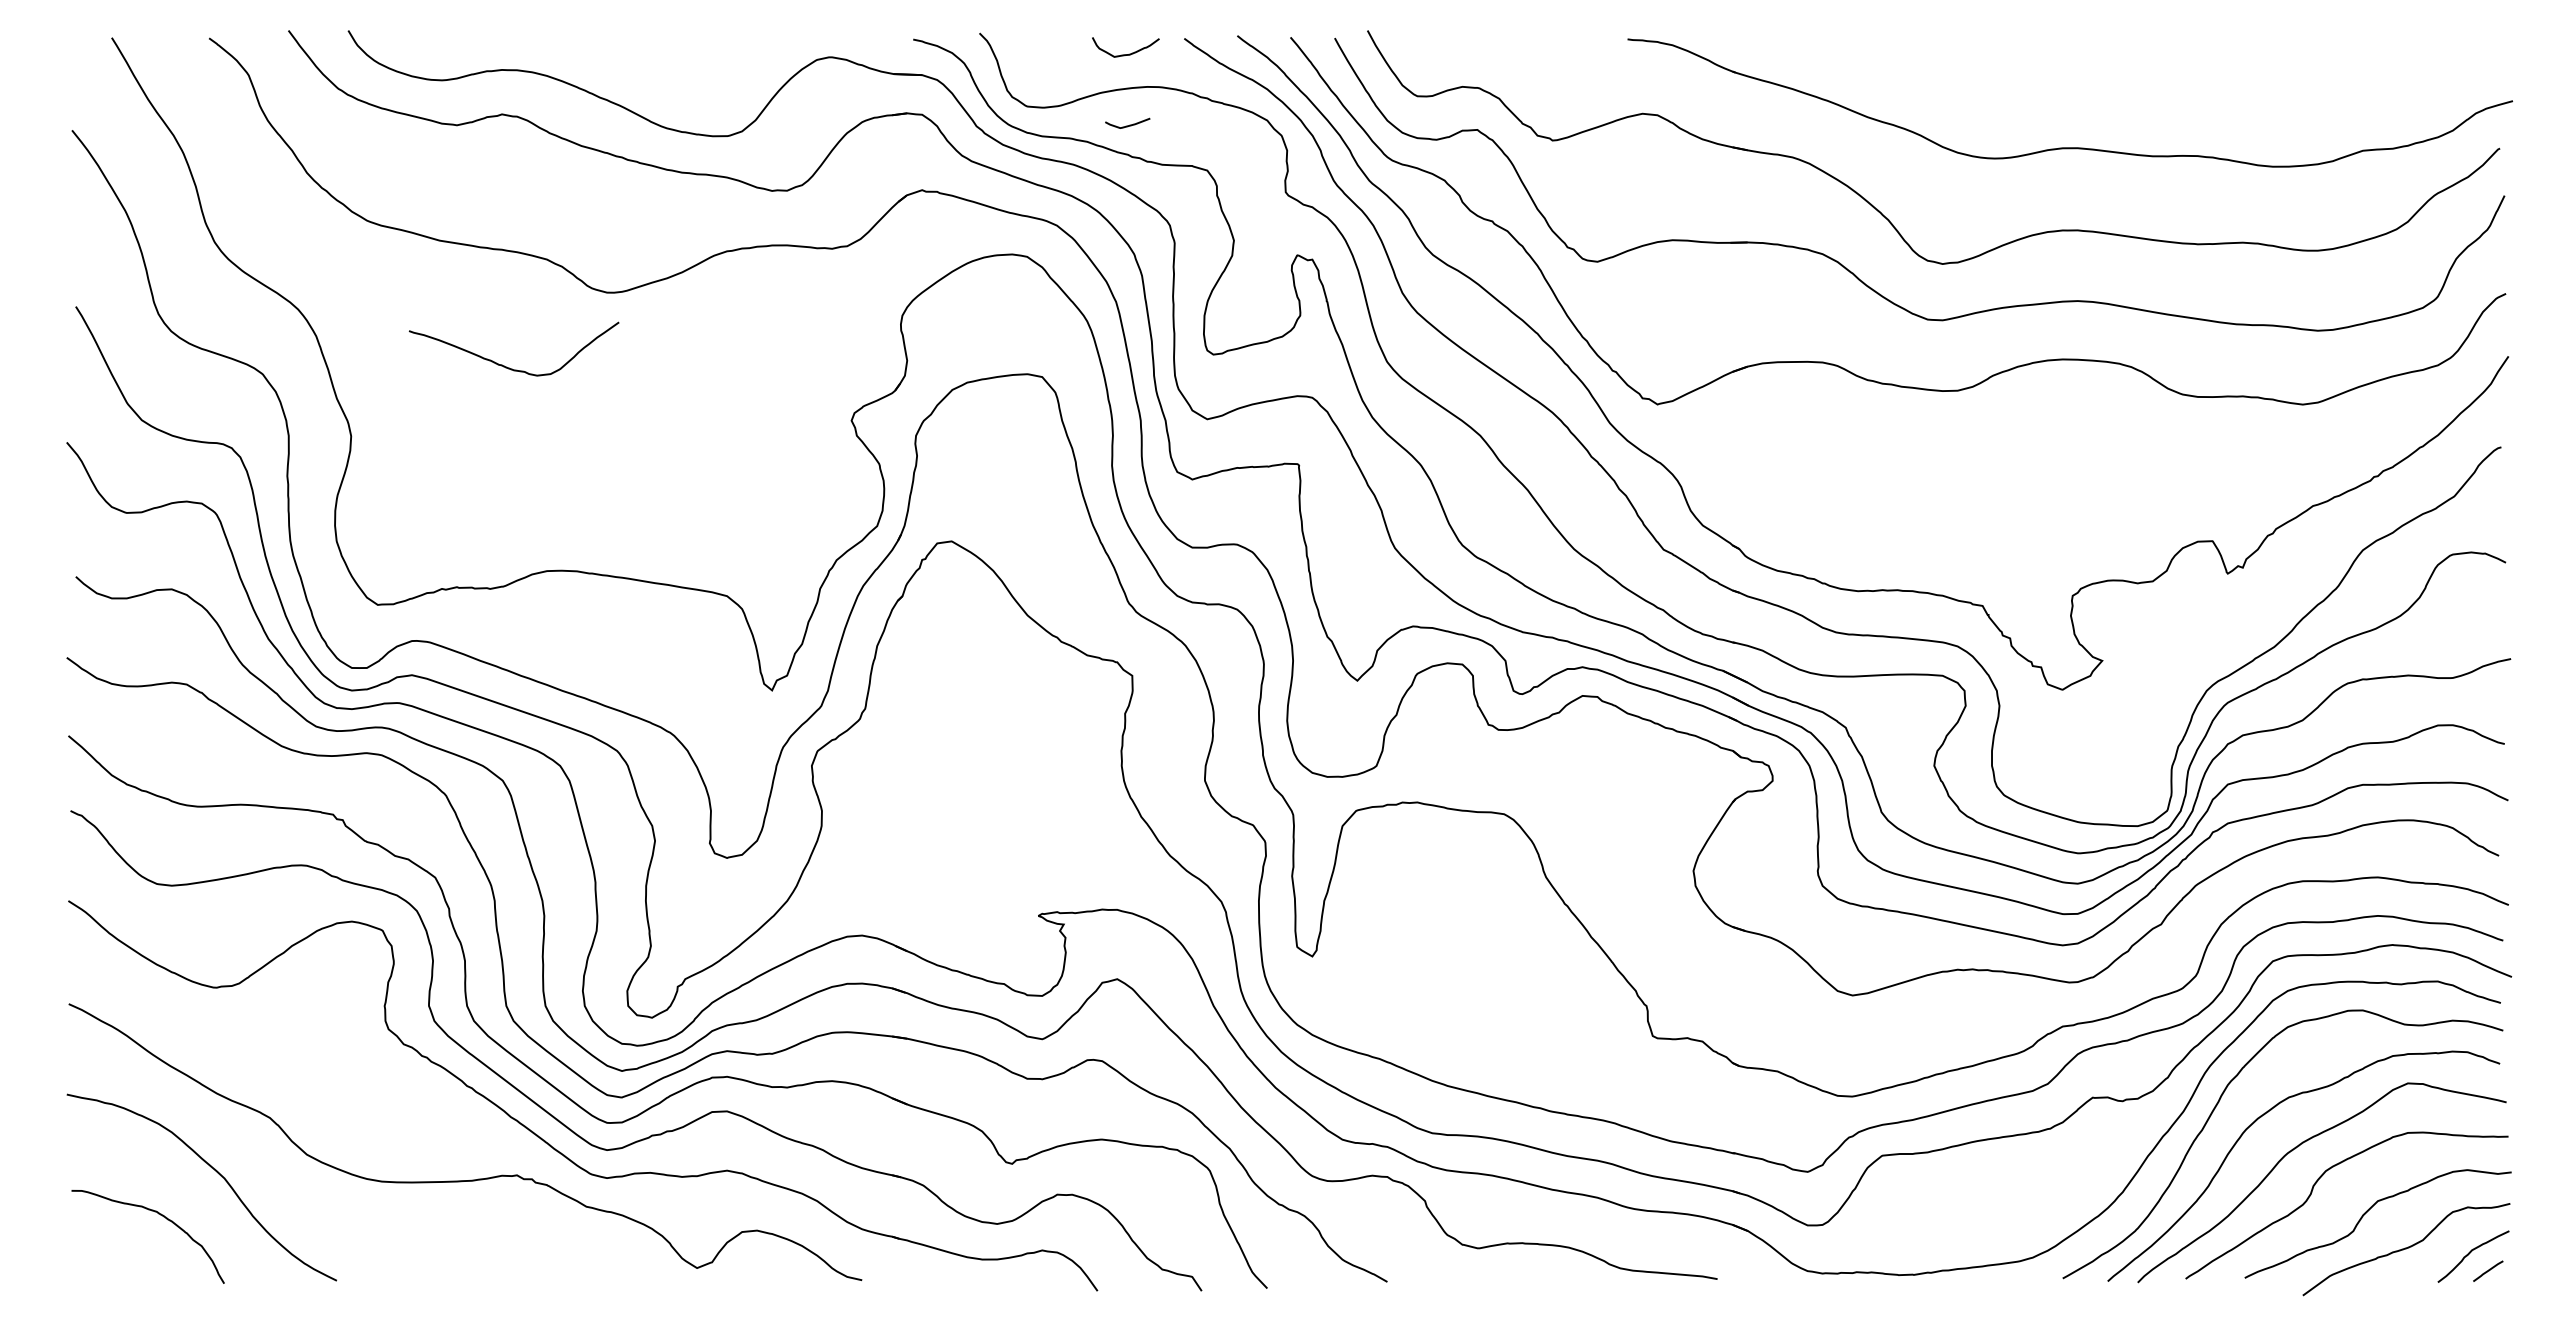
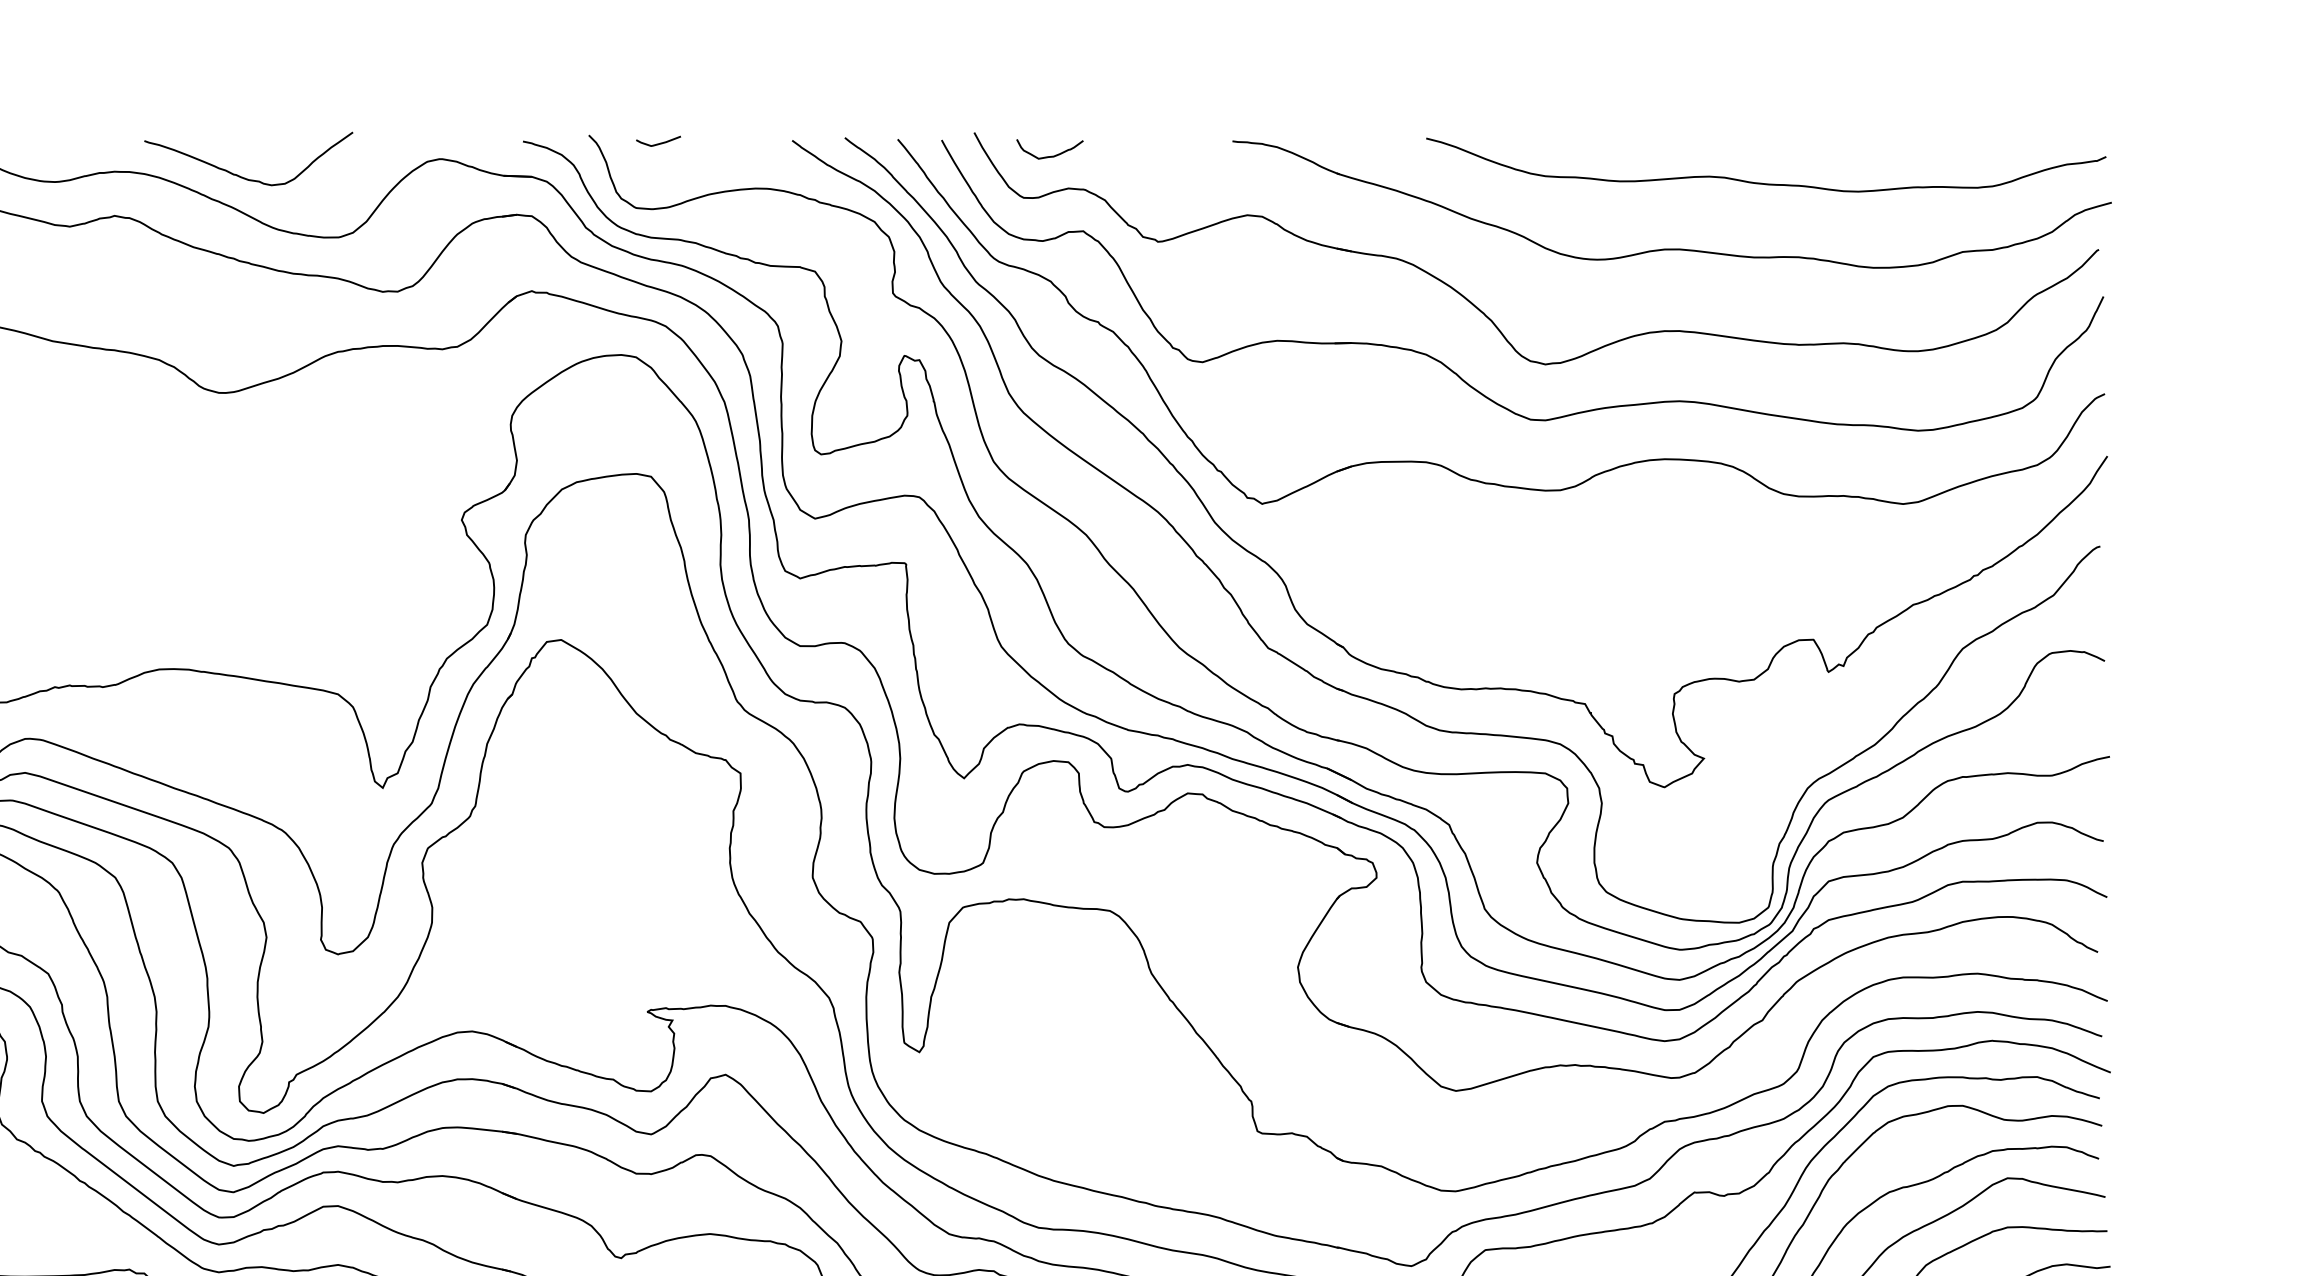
curve: (1125, 54) -> (1049, 156), moved
curve: (2164, 81) -> (1765, 183), added
curve: (1129, 124) -> (660, 142), moved
curve: (504, 365) -> (239, 175), moved

